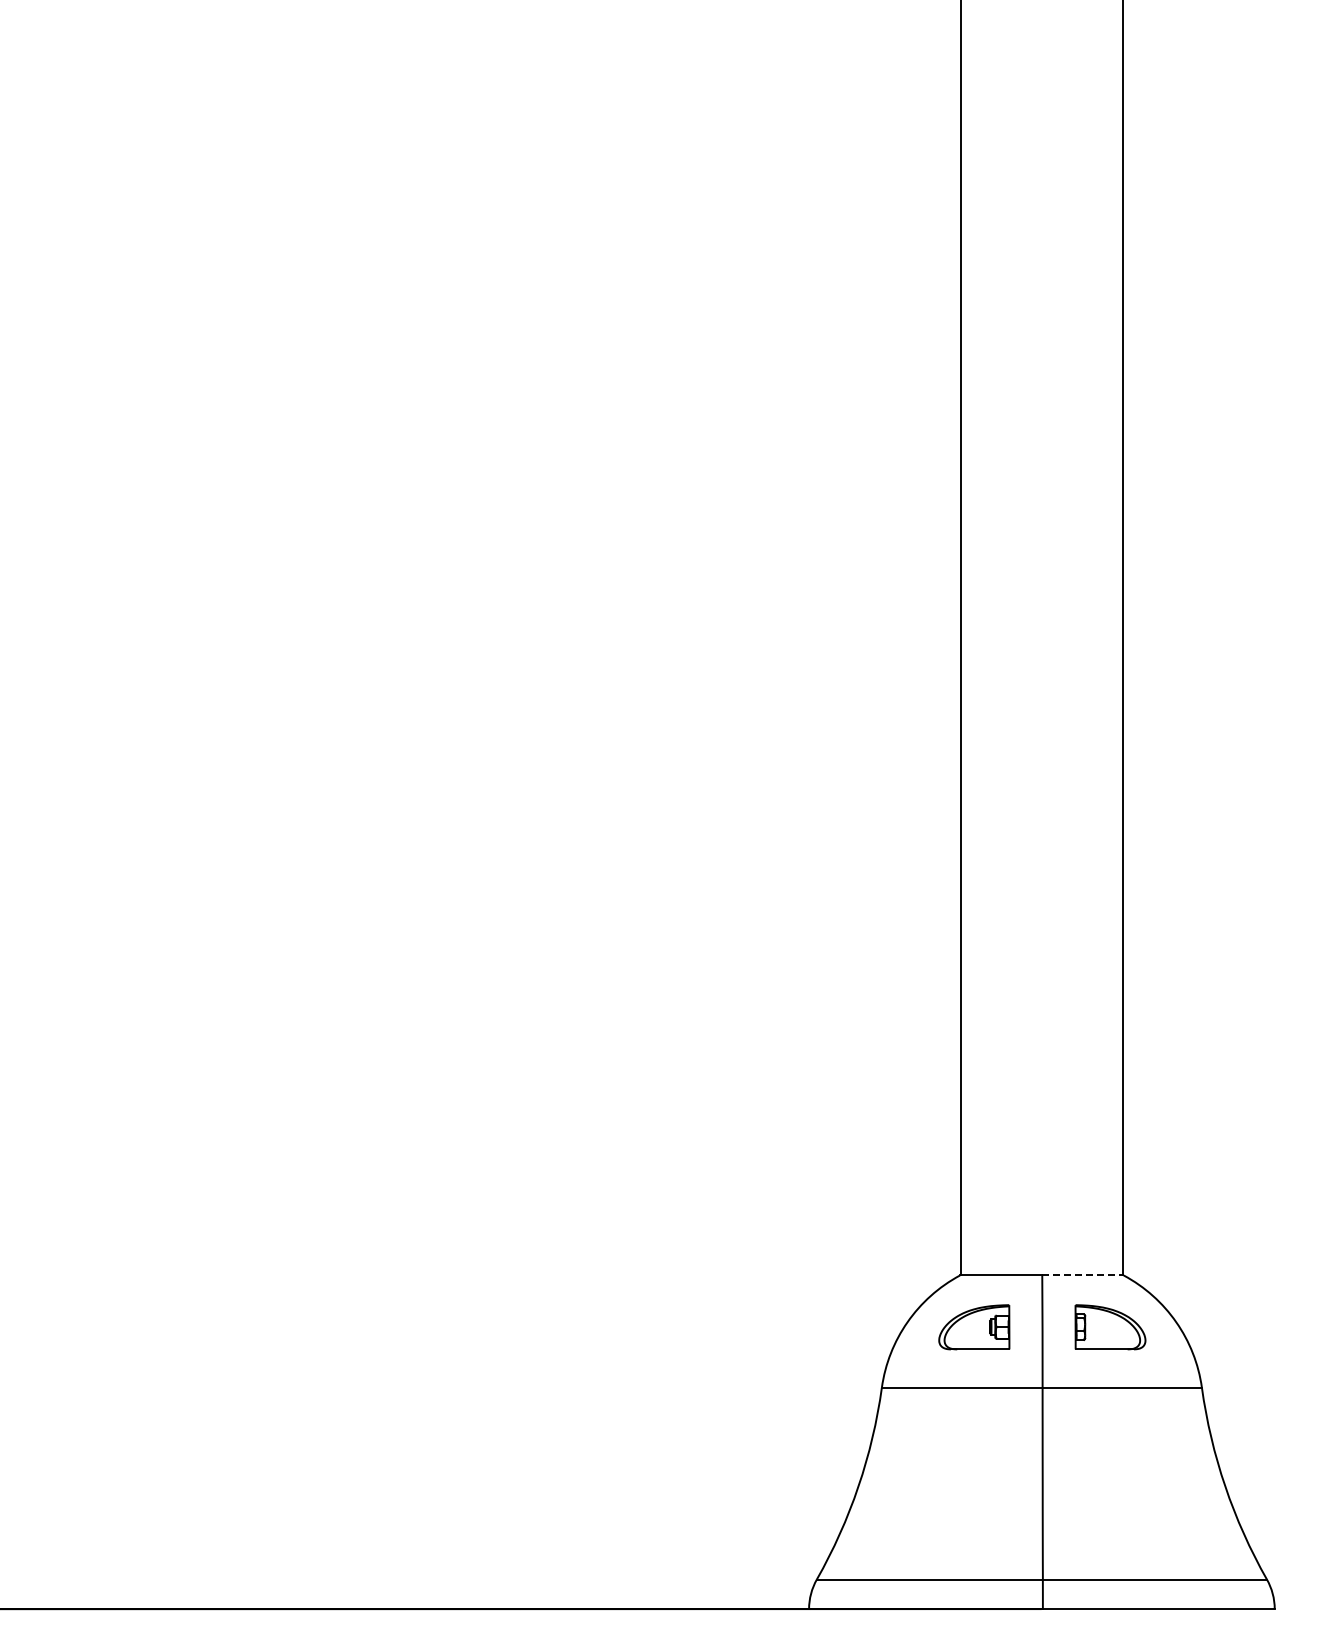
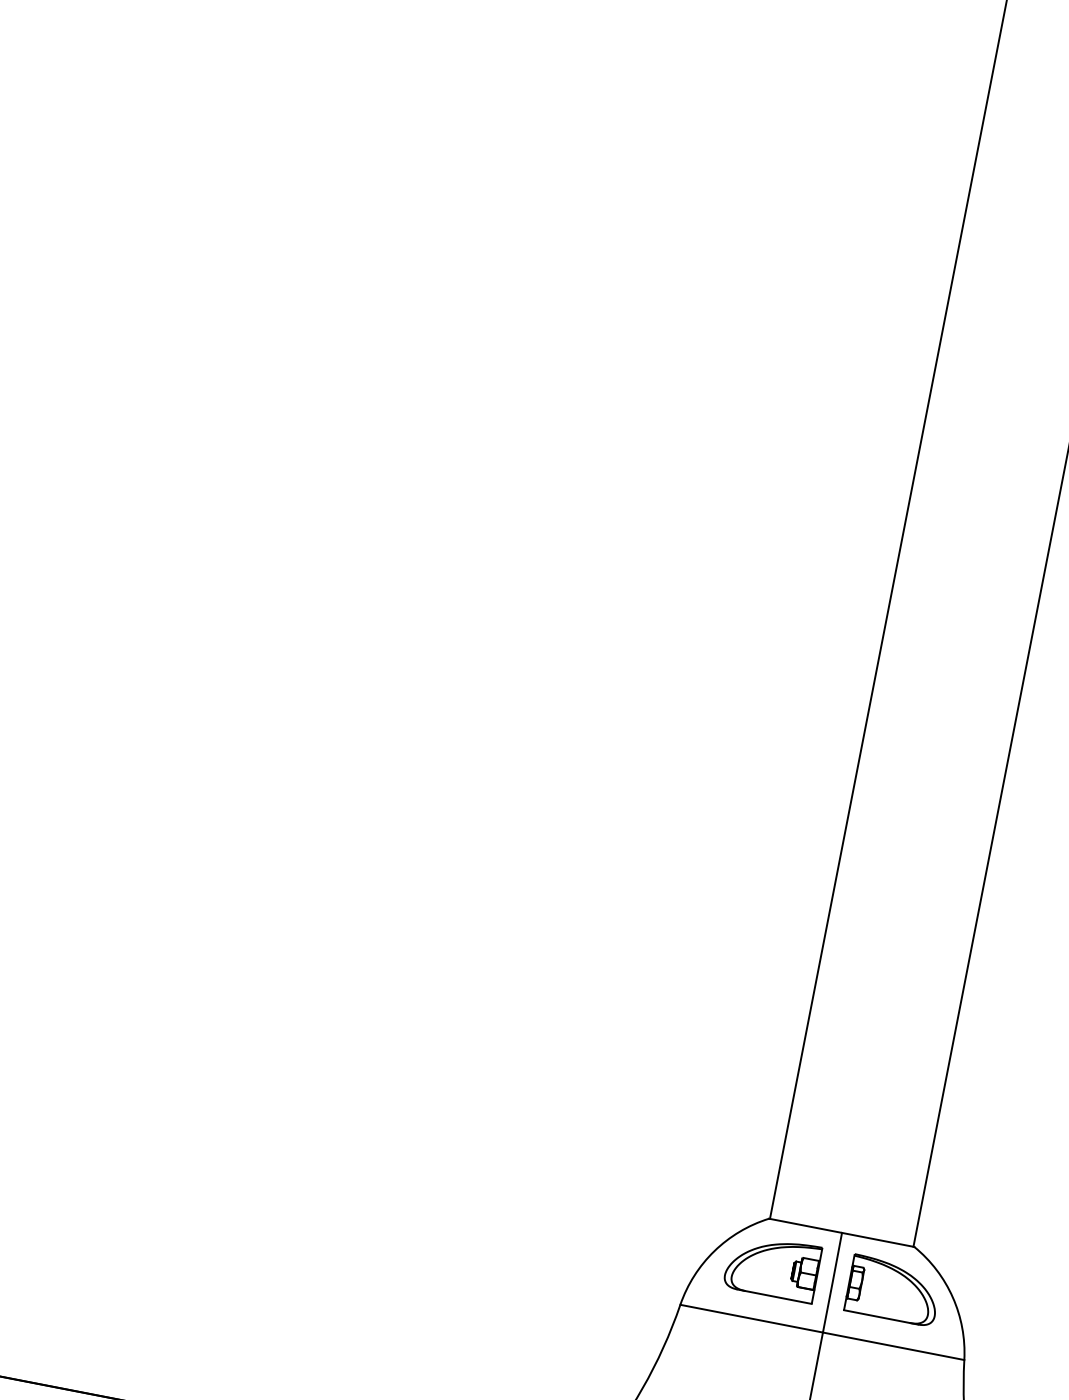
line: (1083, 1275) -> (878, 1240), dashed -> solid
part: (974, 1326) -> (773, 1266), size x1.43
part: (1110, 1326) -> (893, 1289), size x1.43

